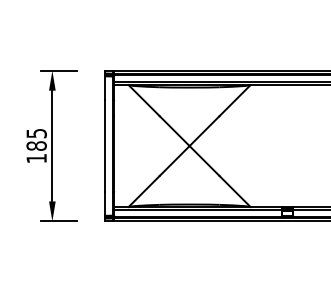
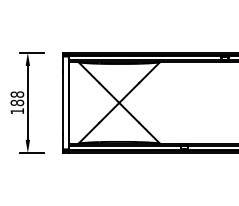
text: (36, 133) -> (17, 94), 185 -> 188

